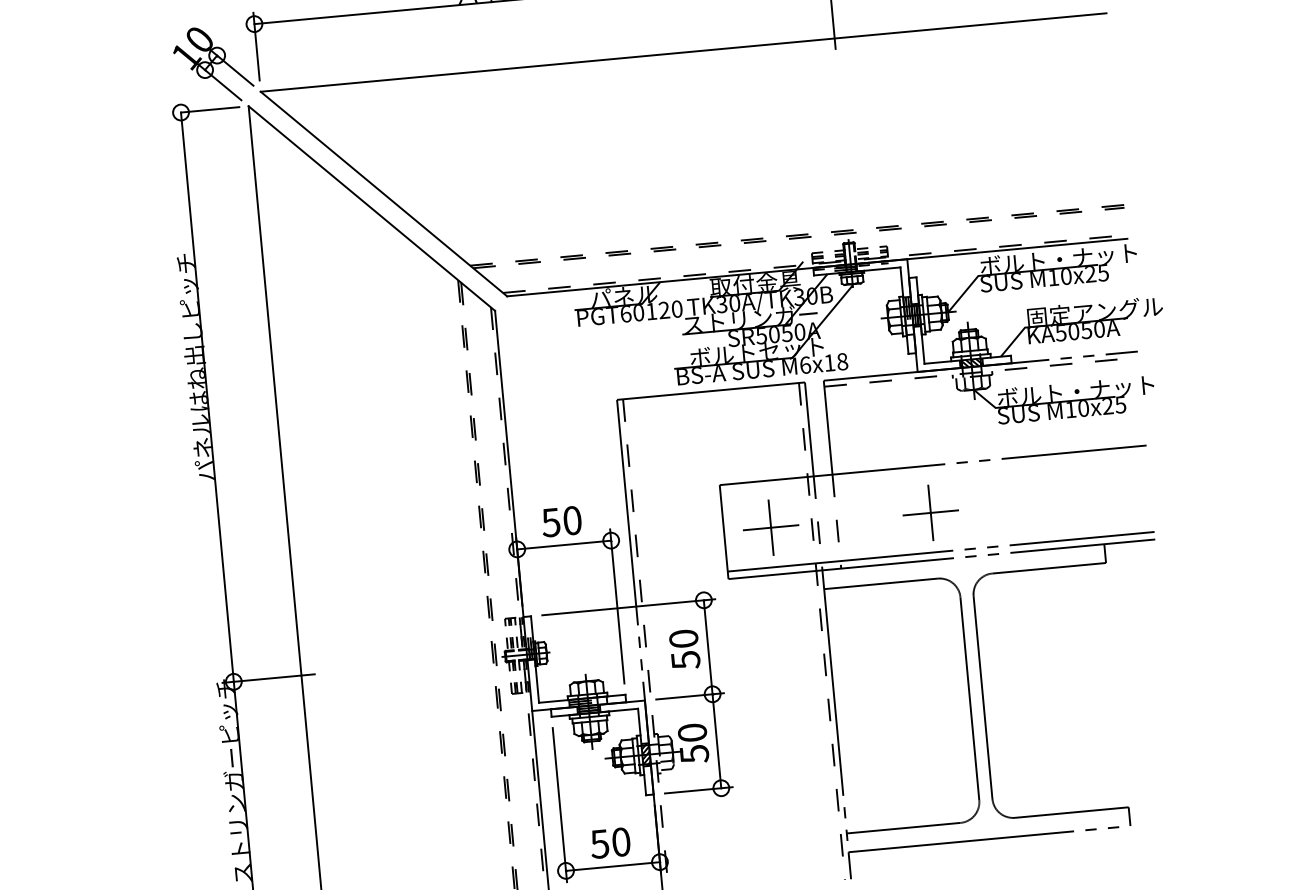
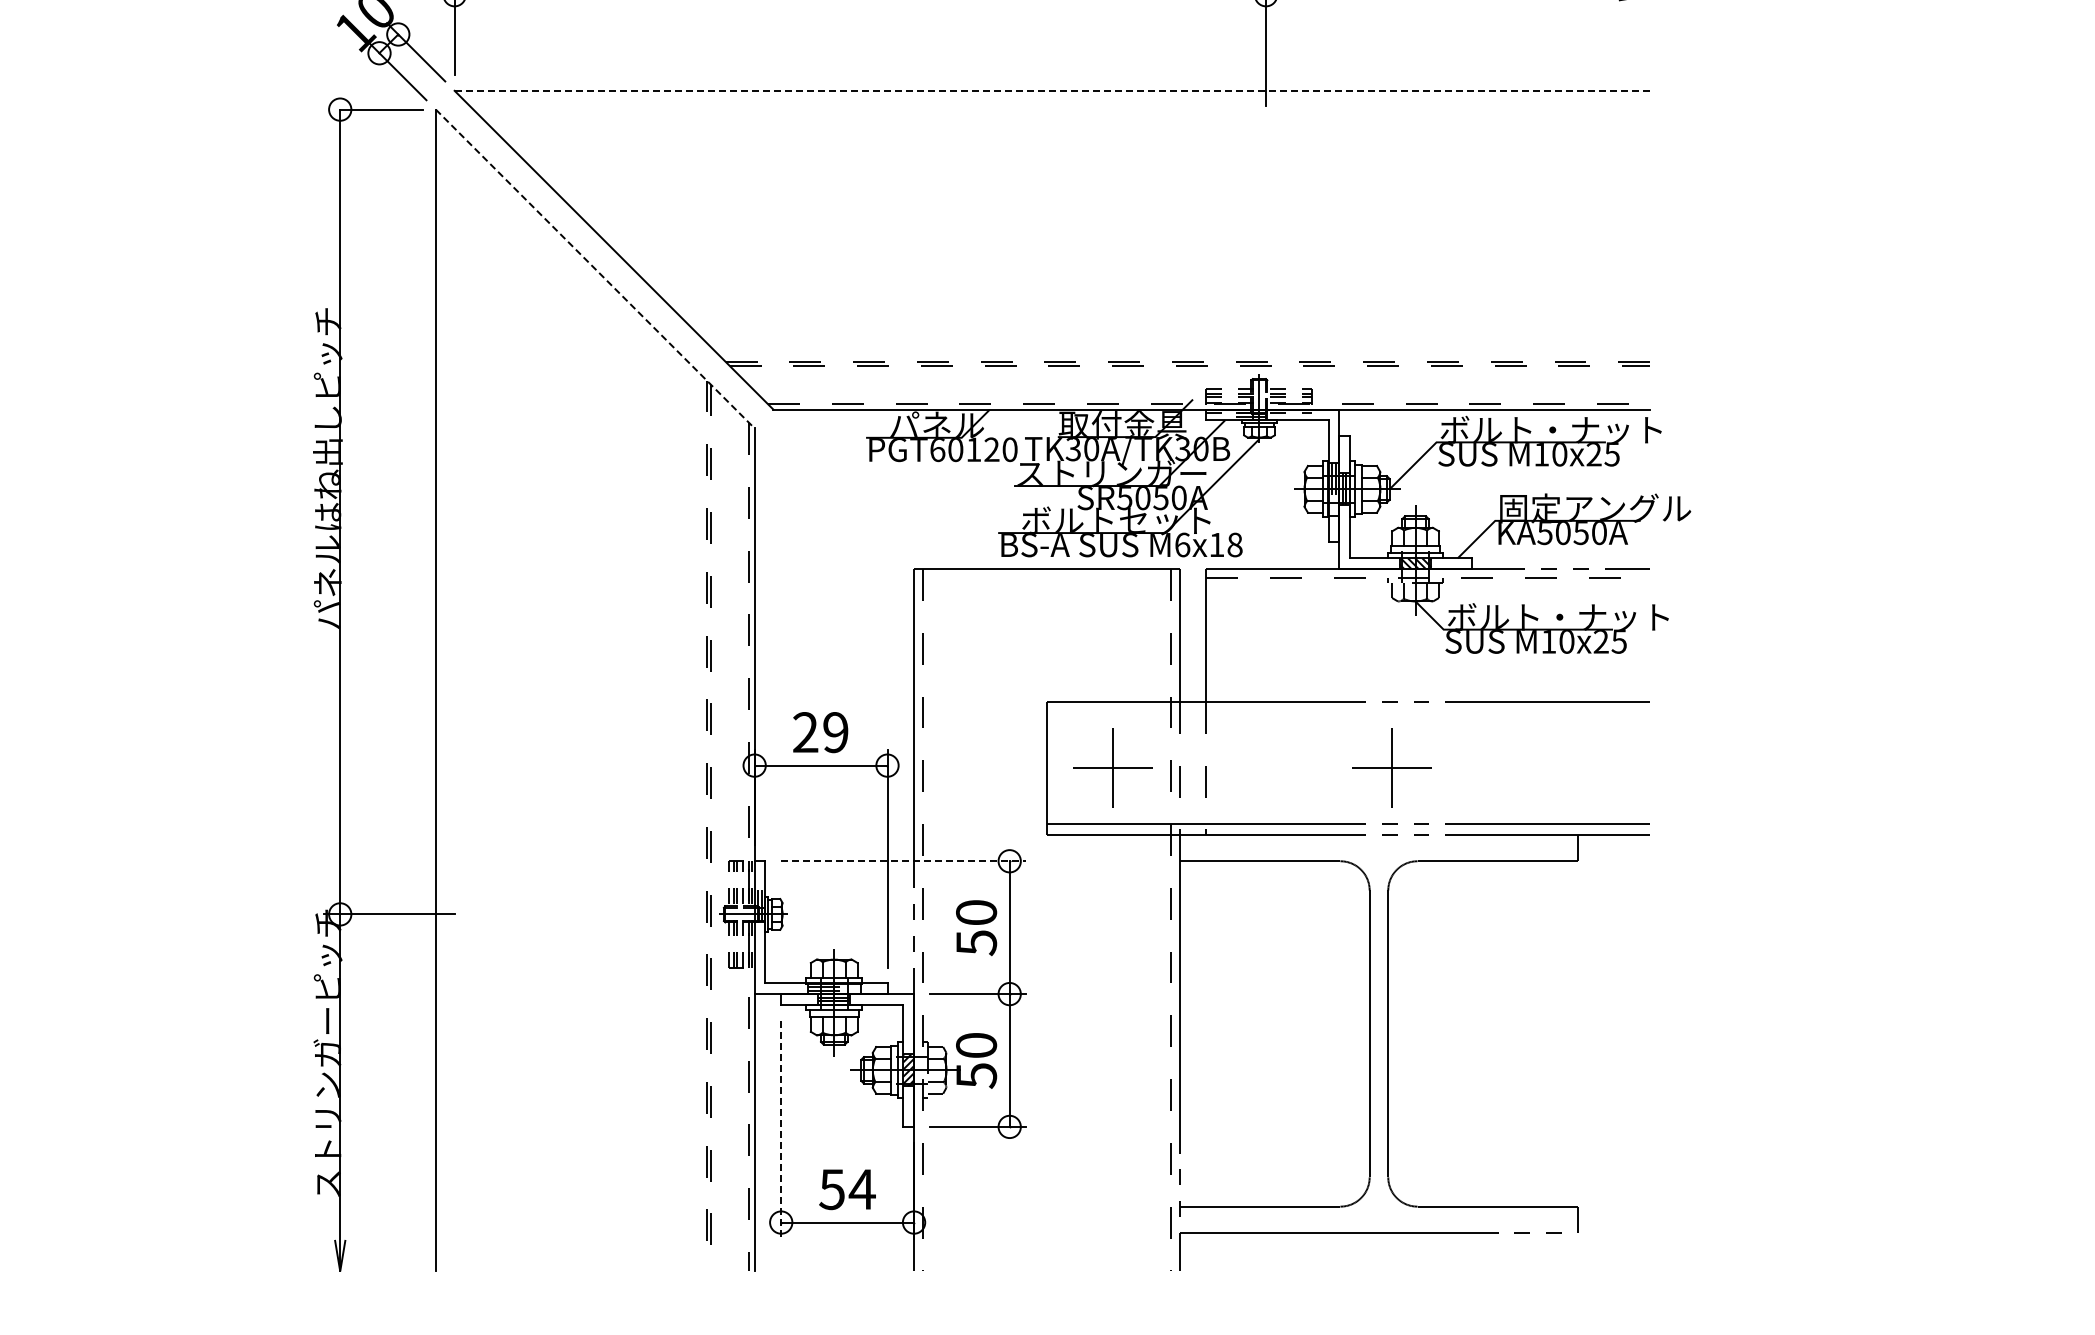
line: (683, 52) -> (1052, 90), solid -> dashed
line: (372, 208) -> (595, 269), solid -> dashed
part: (930, 512) -> (1391, 767), moved
text: (561, 521) -> (820, 732), 50 -> 29
line: (628, 607) -> (903, 861), solid -> dashed
line: (560, 805) -> (781, 1129), solid -> dashed
text: (620, 842) -> (861, 1189), 50 -> 54

